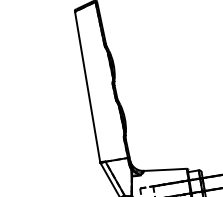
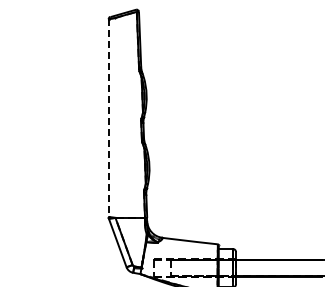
line: (87, 86) -> (108, 118), solid -> dashed

